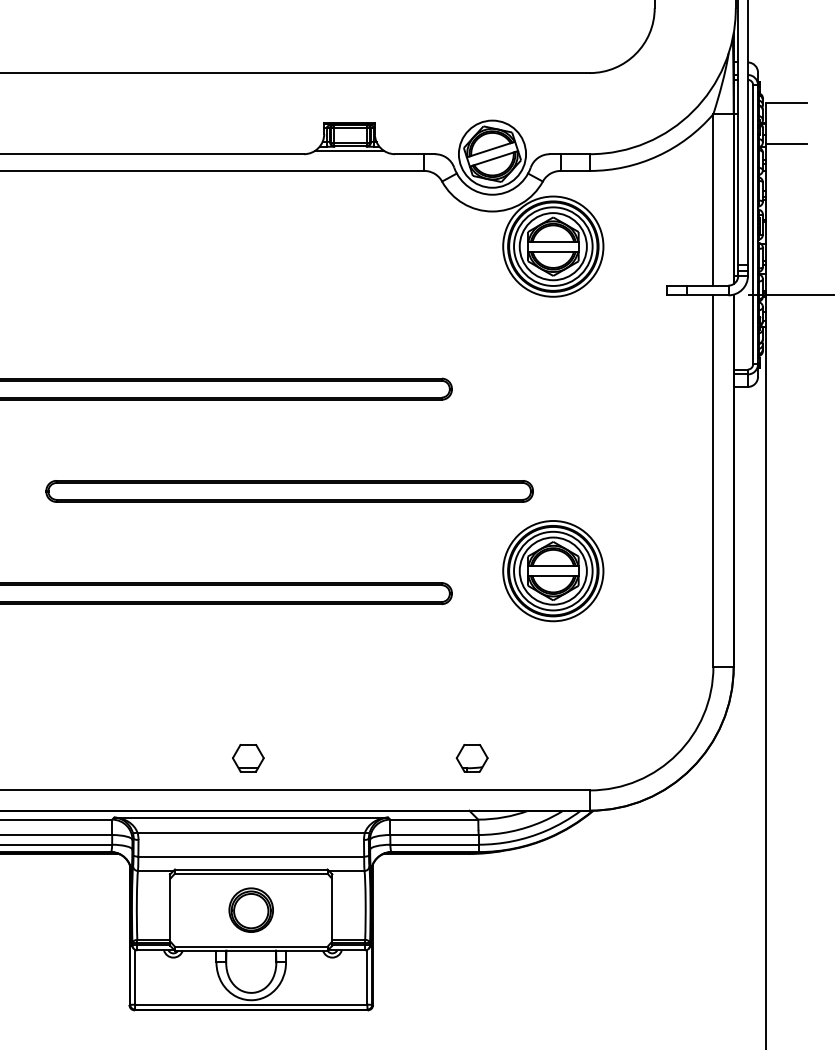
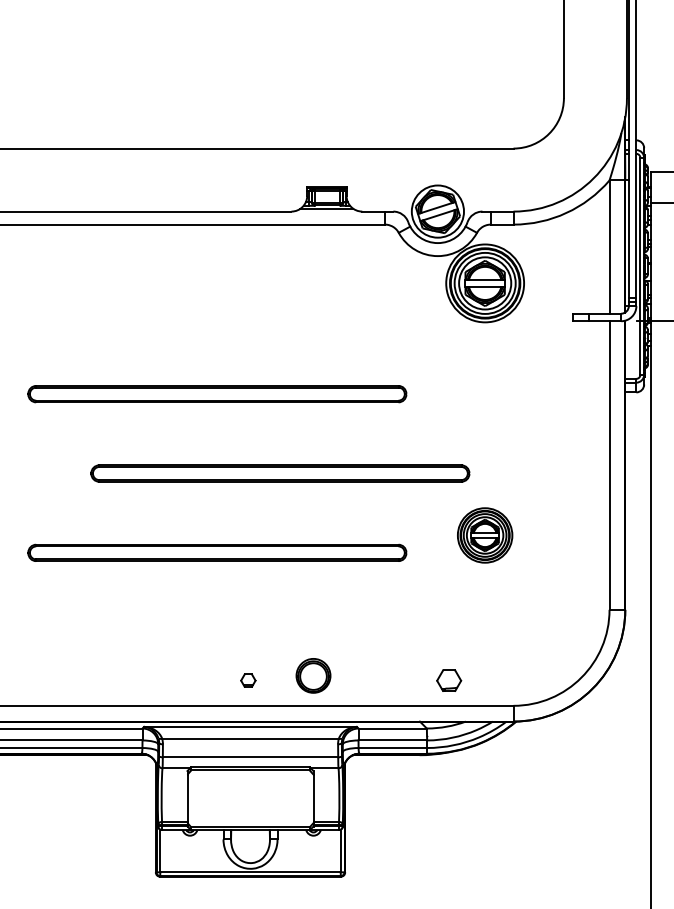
part: (552, 571) -> (484, 535), size x0.7
part: (248, 757) -> (248, 680), size x0.6
part: (472, 757) -> (449, 680), moved
part: (251, 909) -> (313, 675), moved

